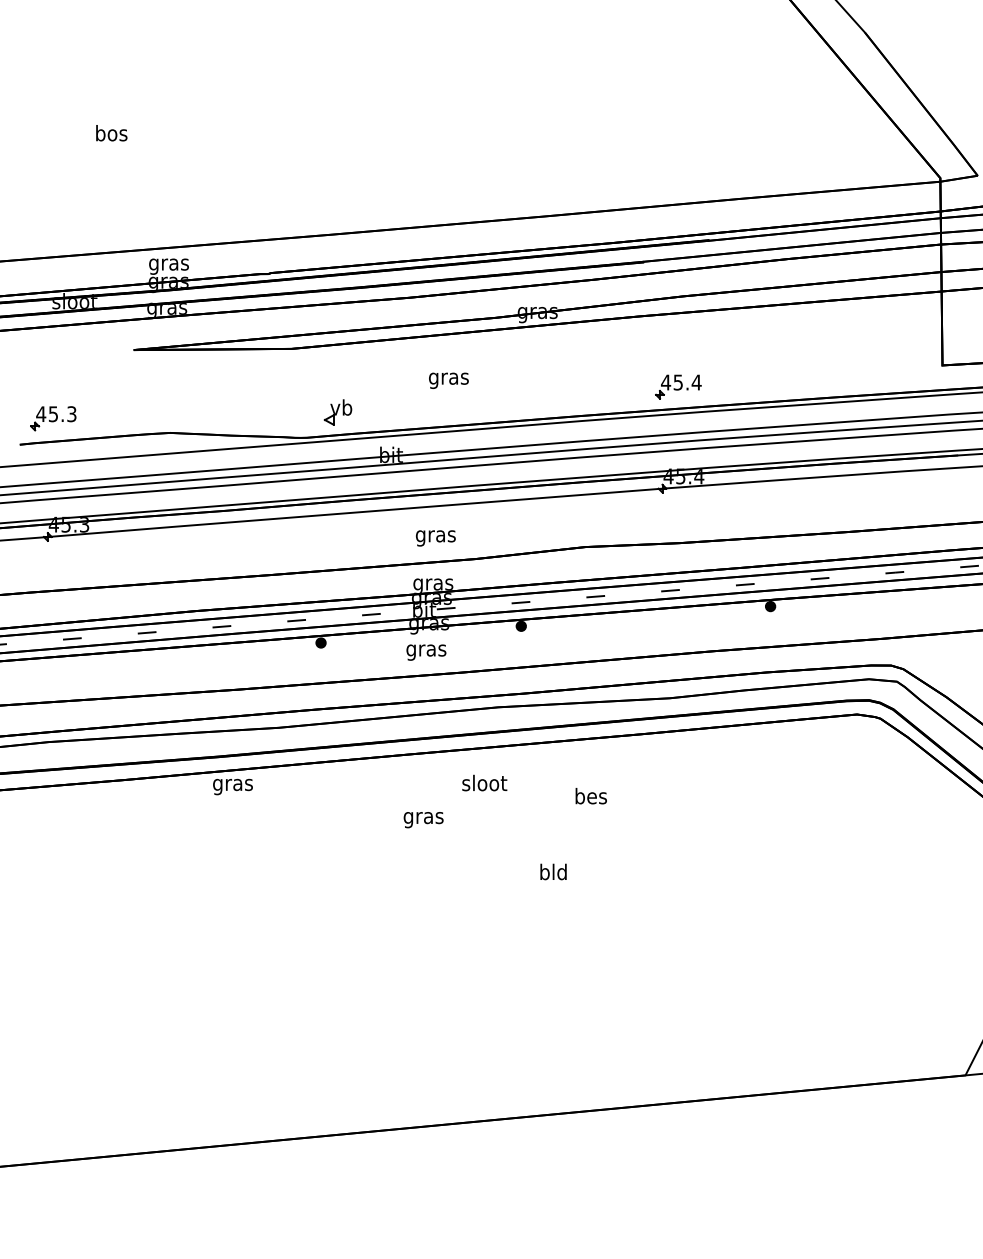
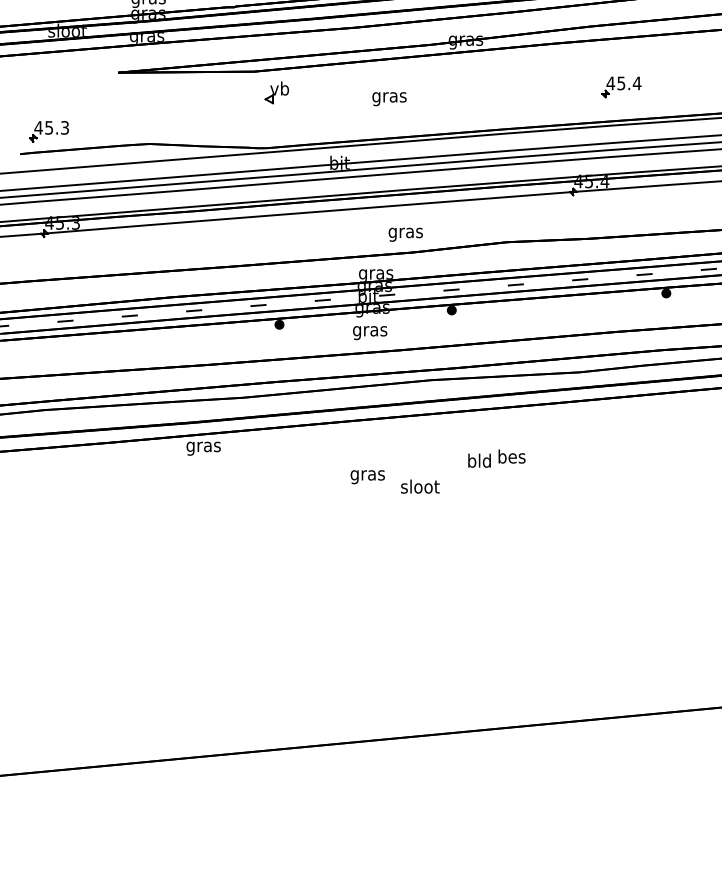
part: (678, 386) -> (621, 86), moved
part: (337, 412) -> (276, 92), moved
text: (435, 538) -> (405, 234), moved
text: (484, 782) -> (420, 486), moved
text: (553, 871) -> (479, 460), moved

